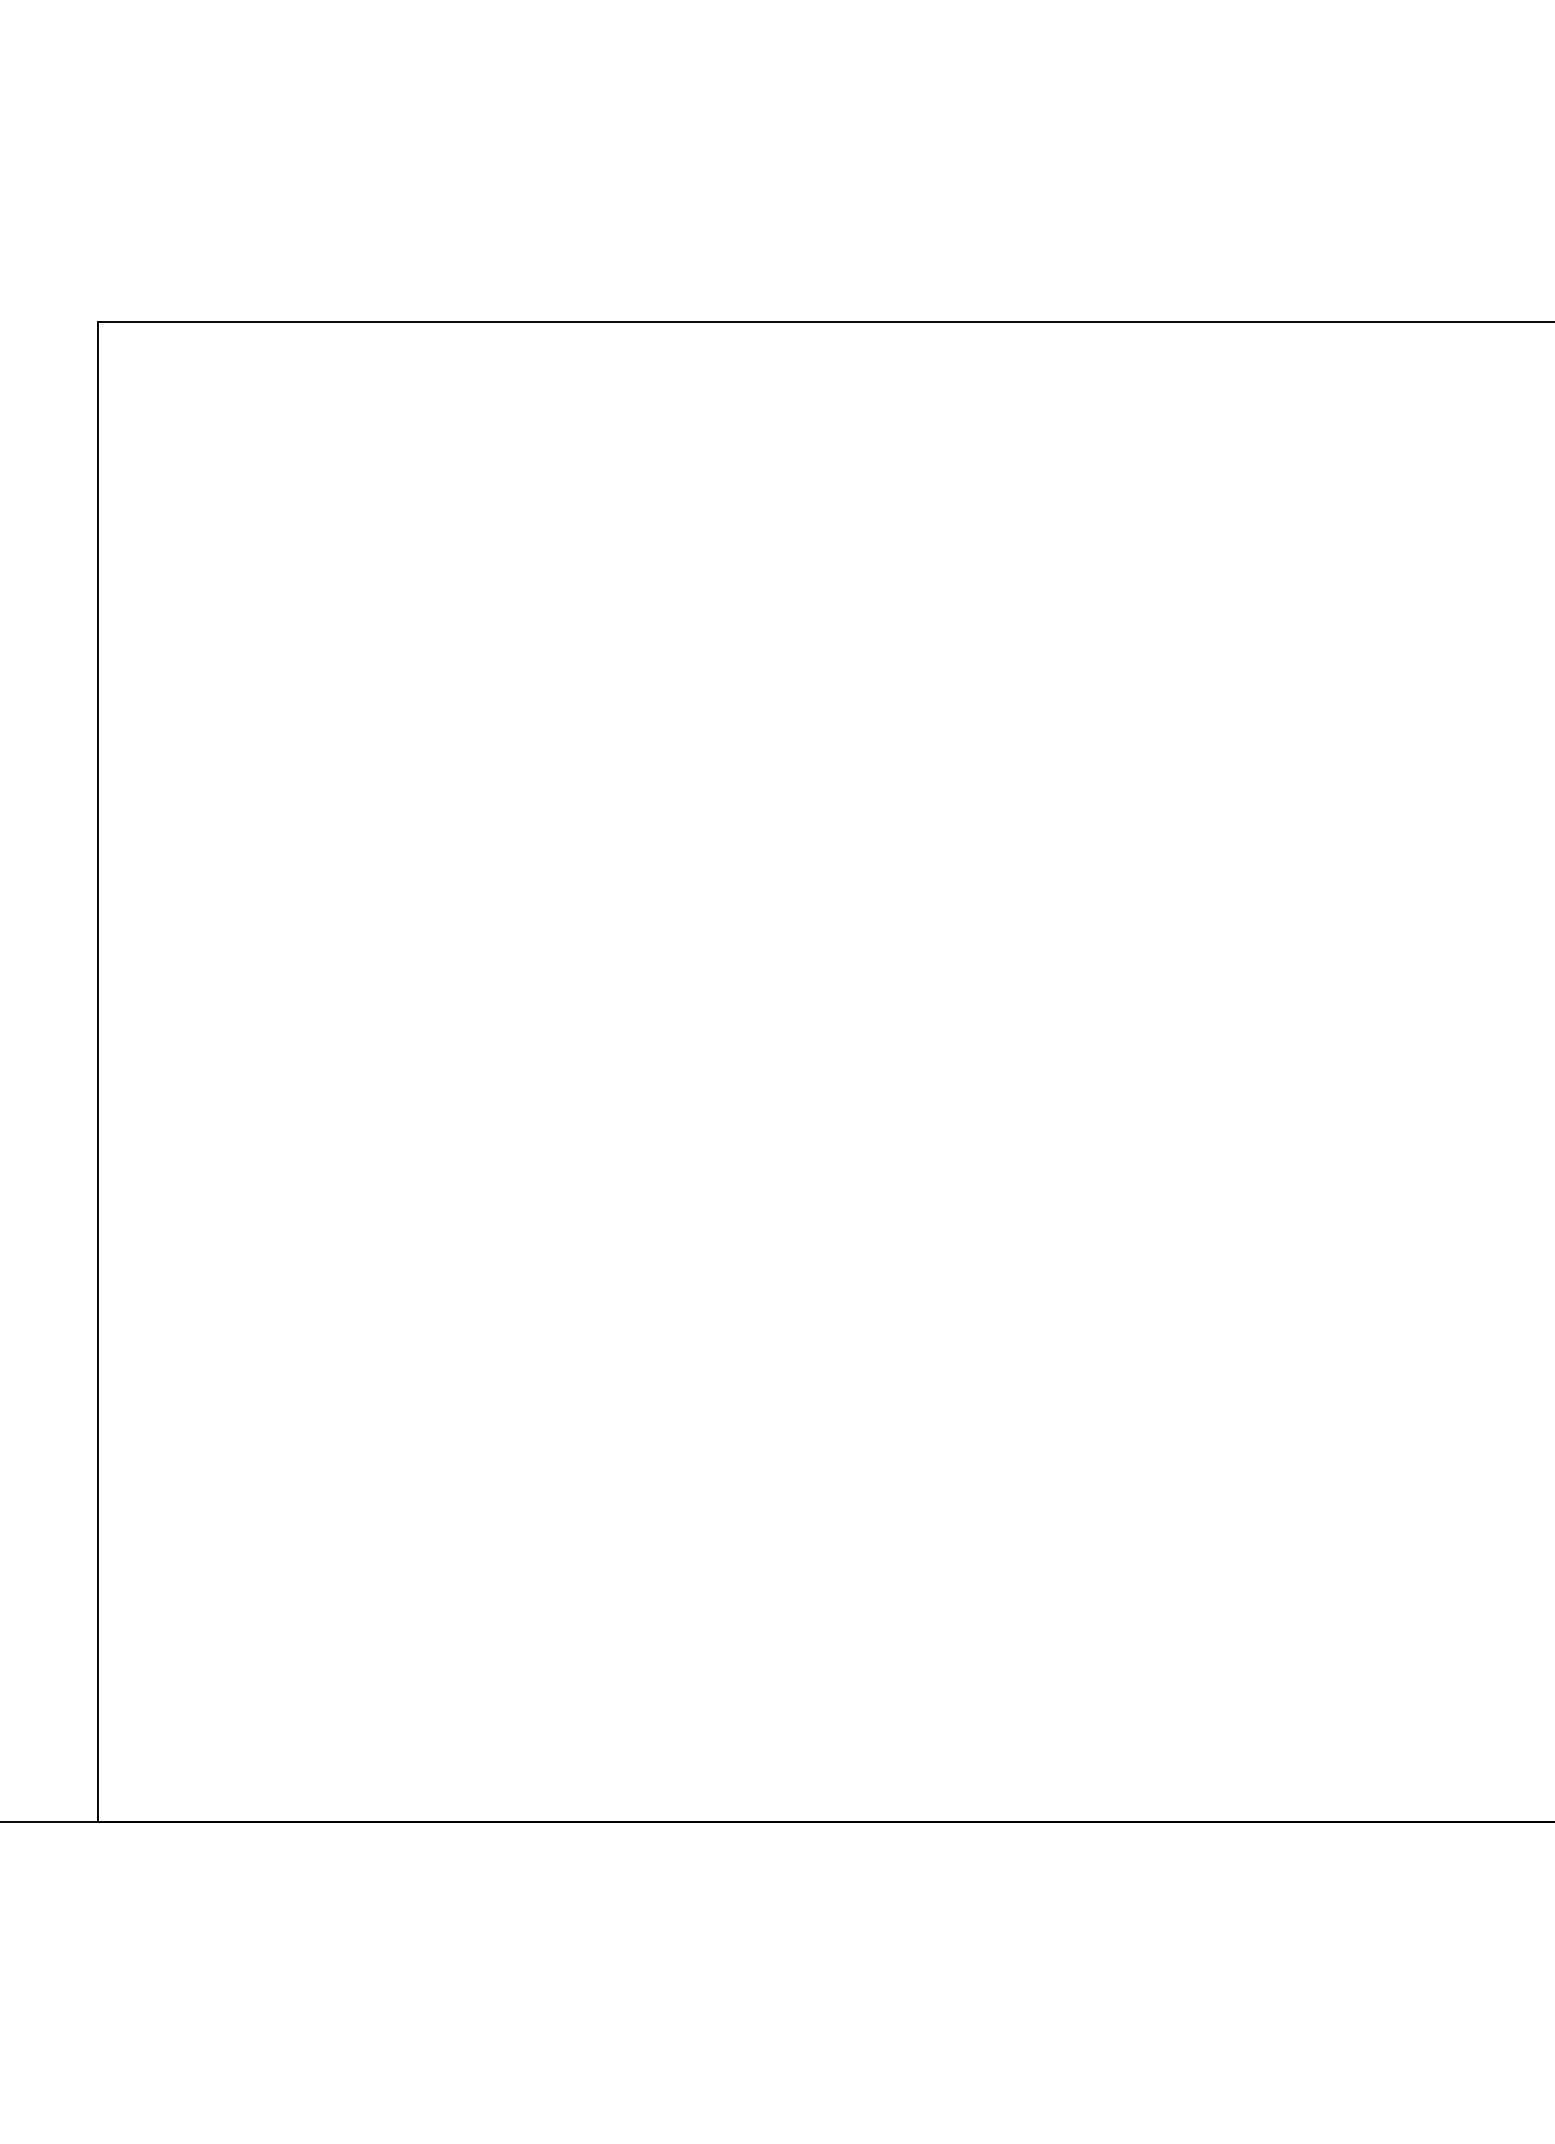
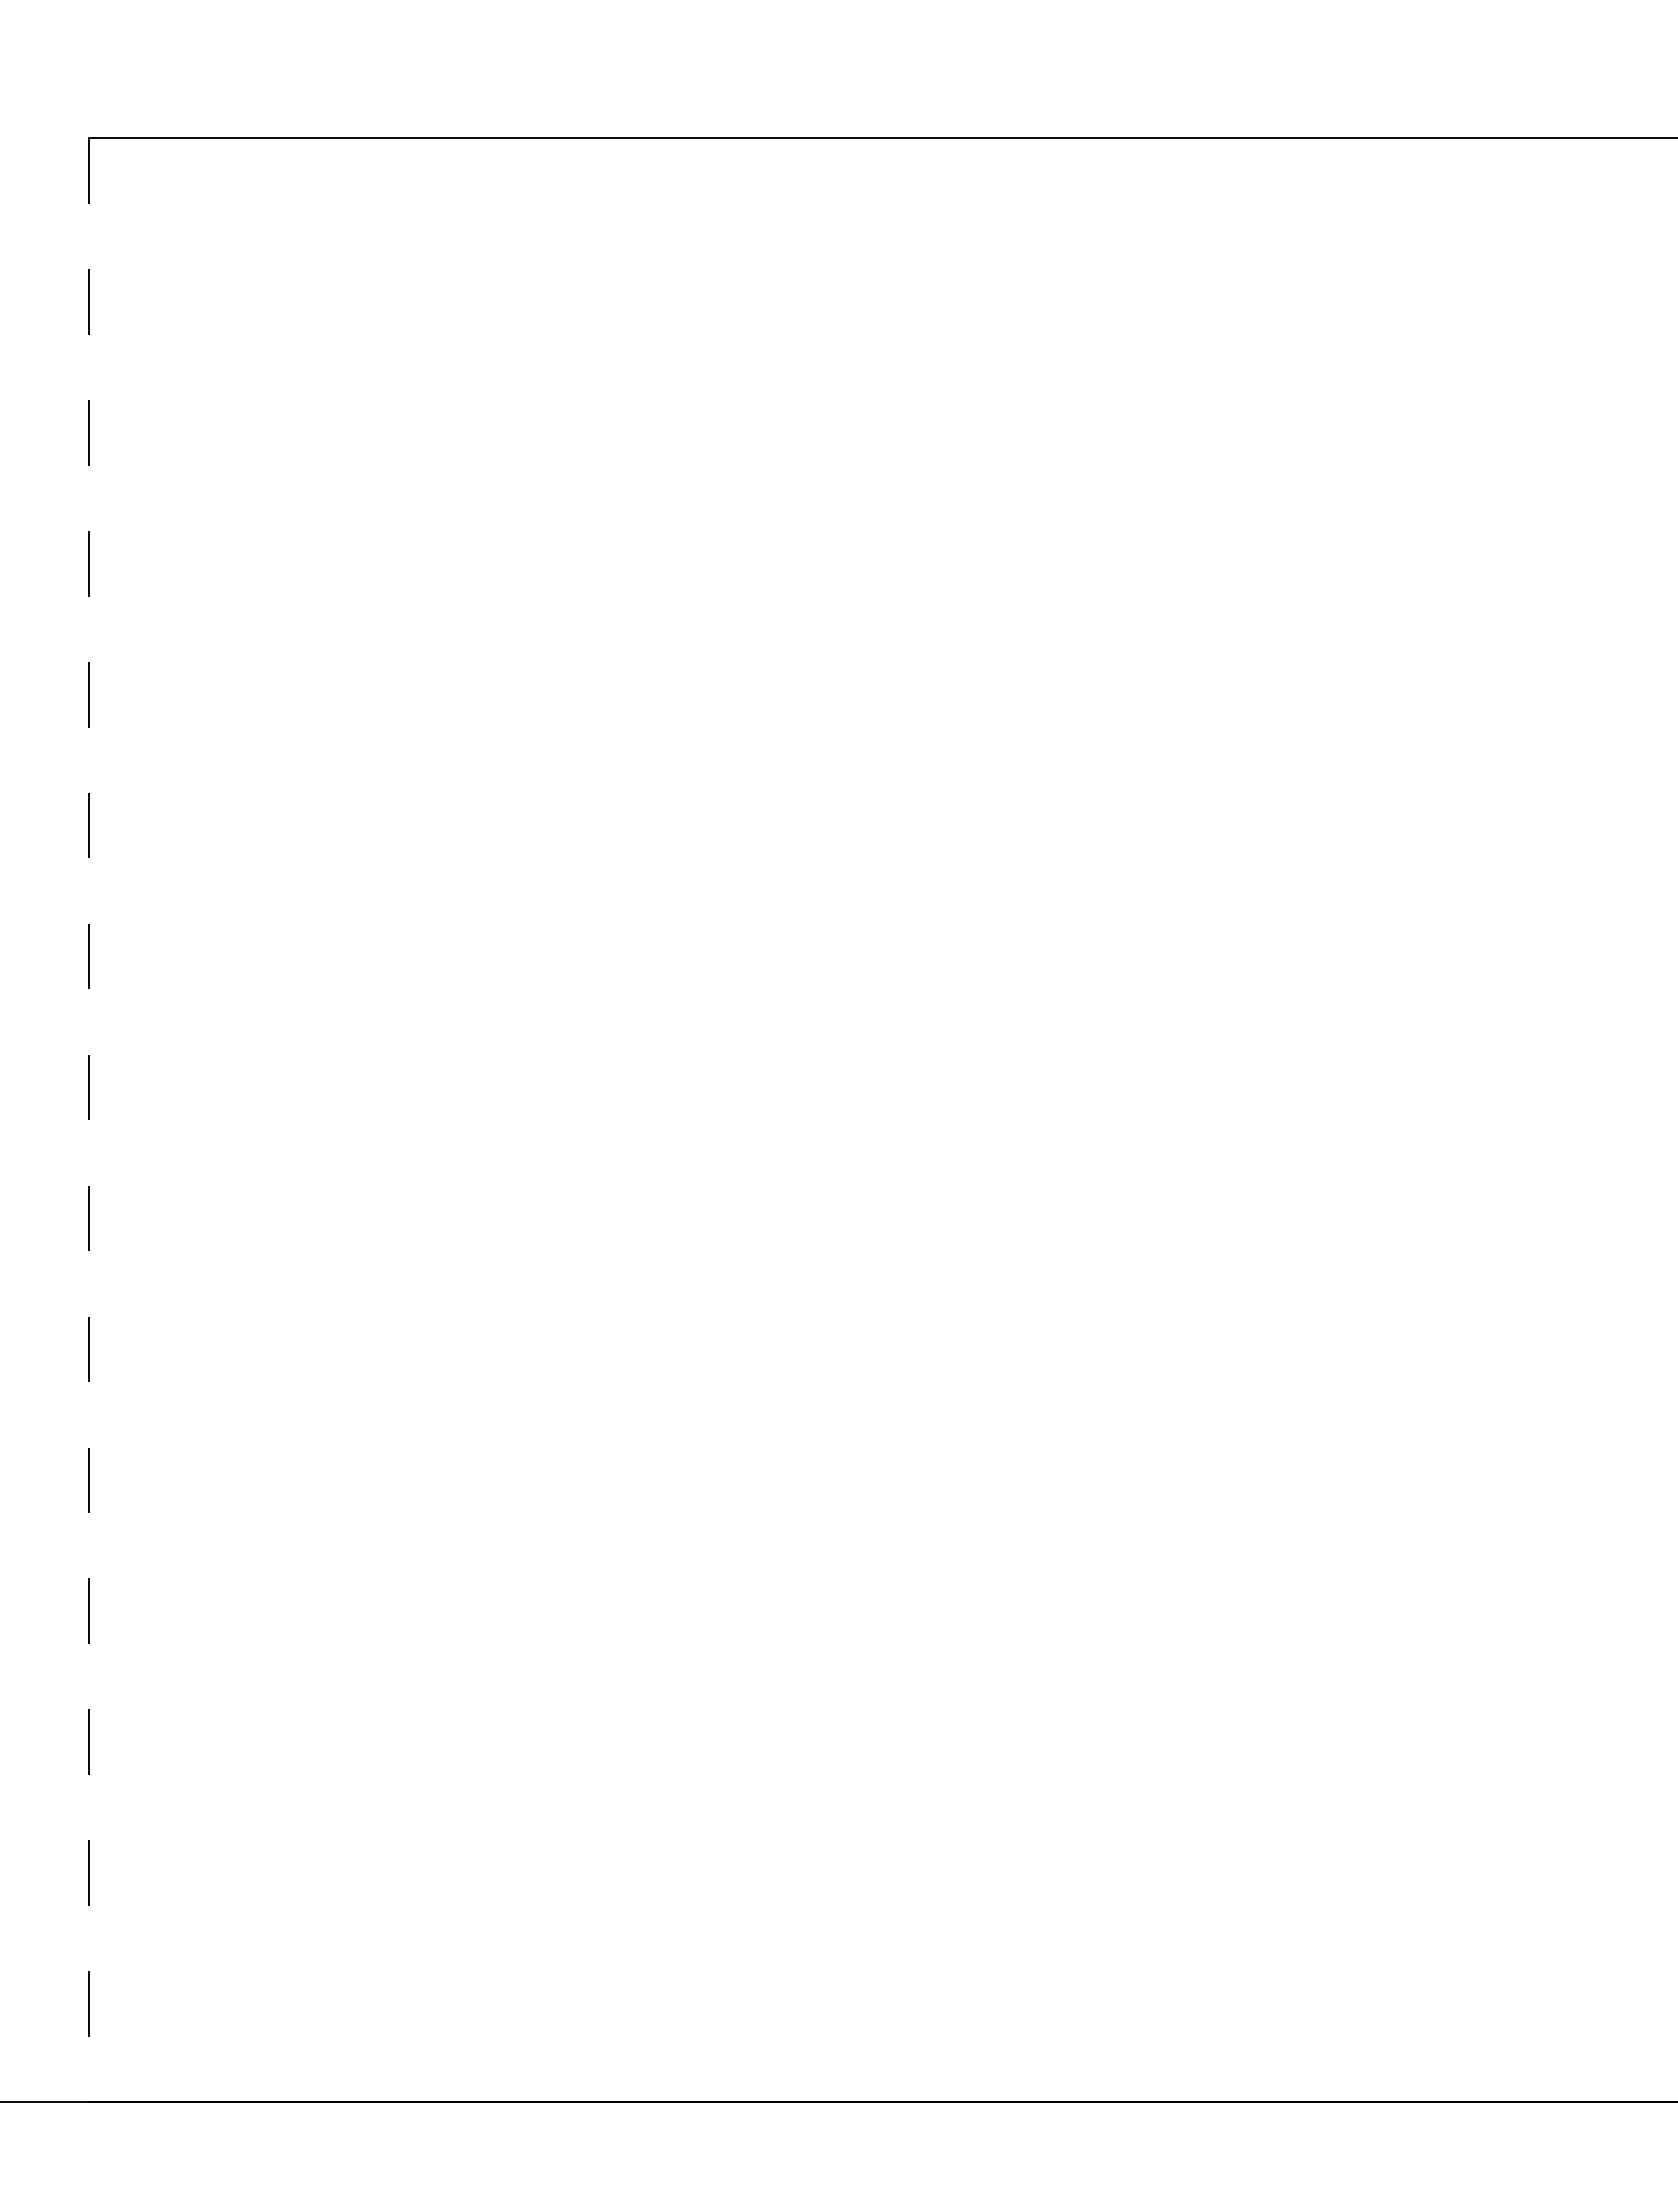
line: (98, 1072) -> (89, 1120), solid -> dashed

